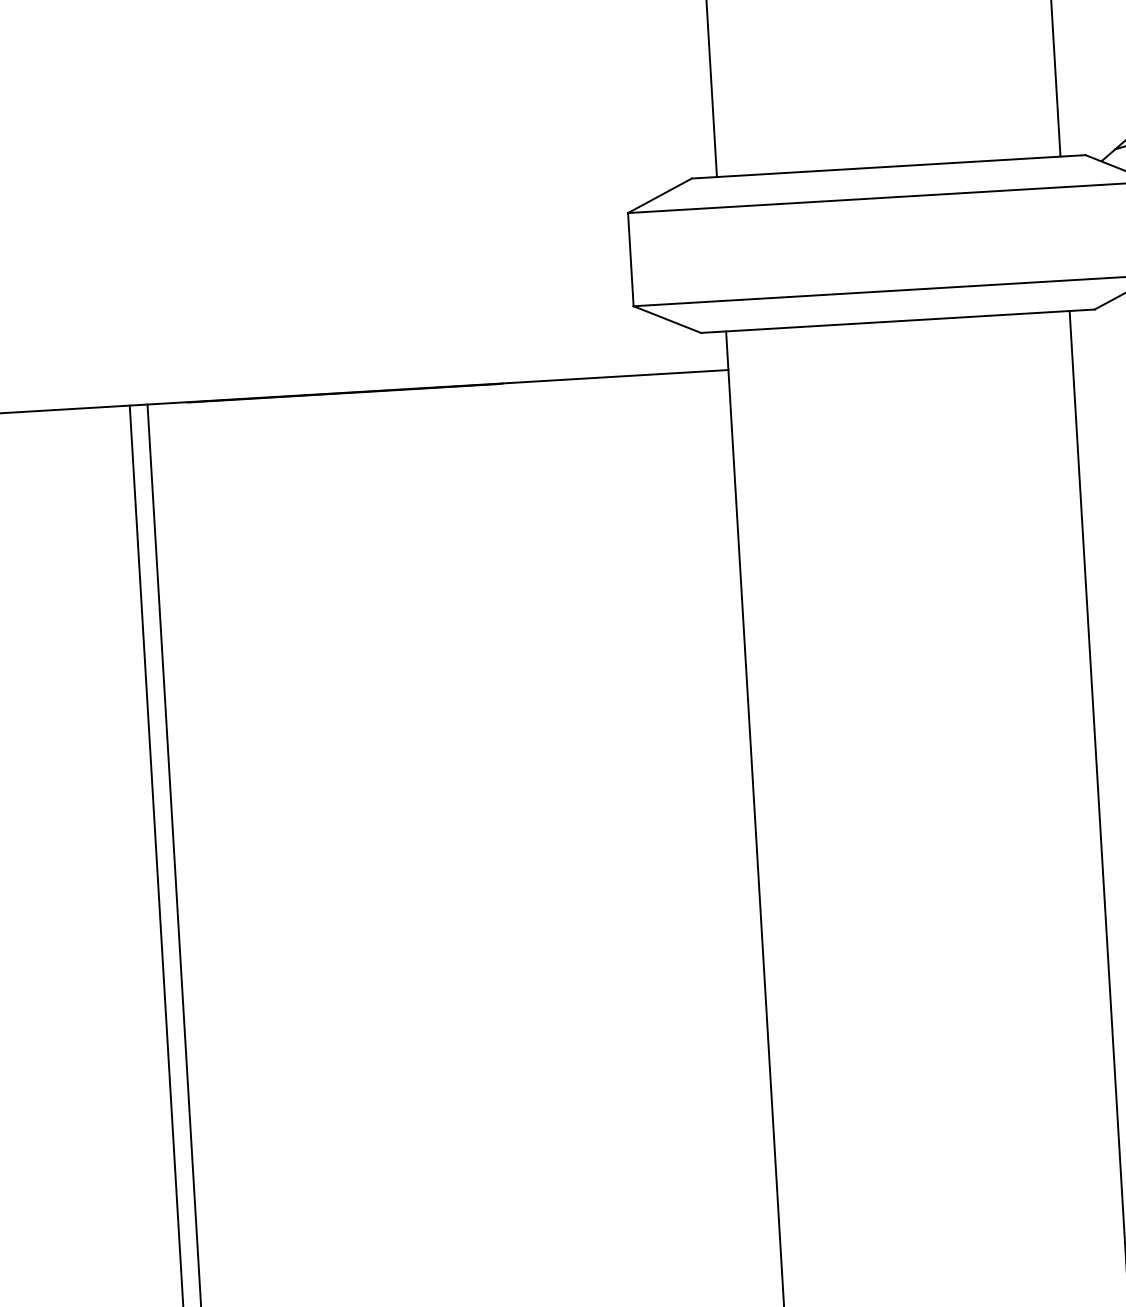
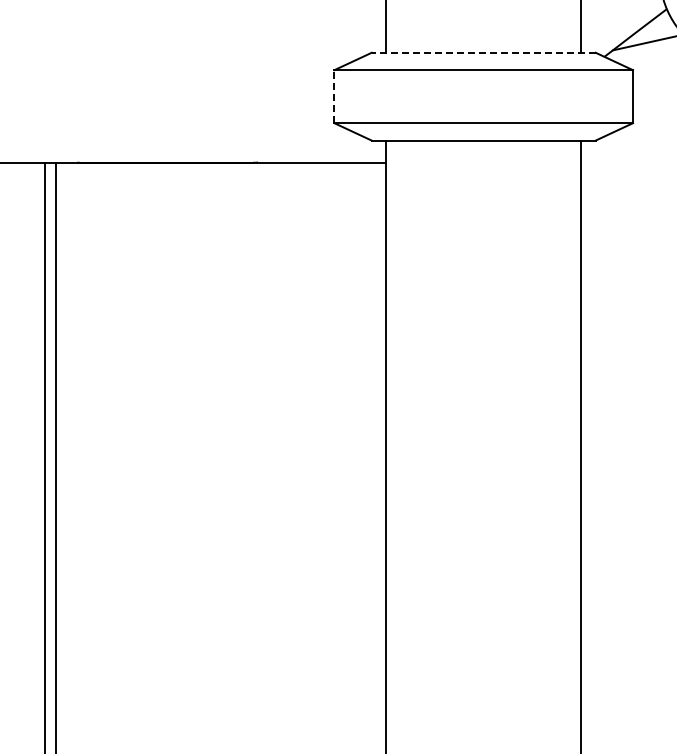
line: (888, 166) -> (483, 52), solid -> dashed
line: (630, 259) -> (334, 96), solid -> dashed

